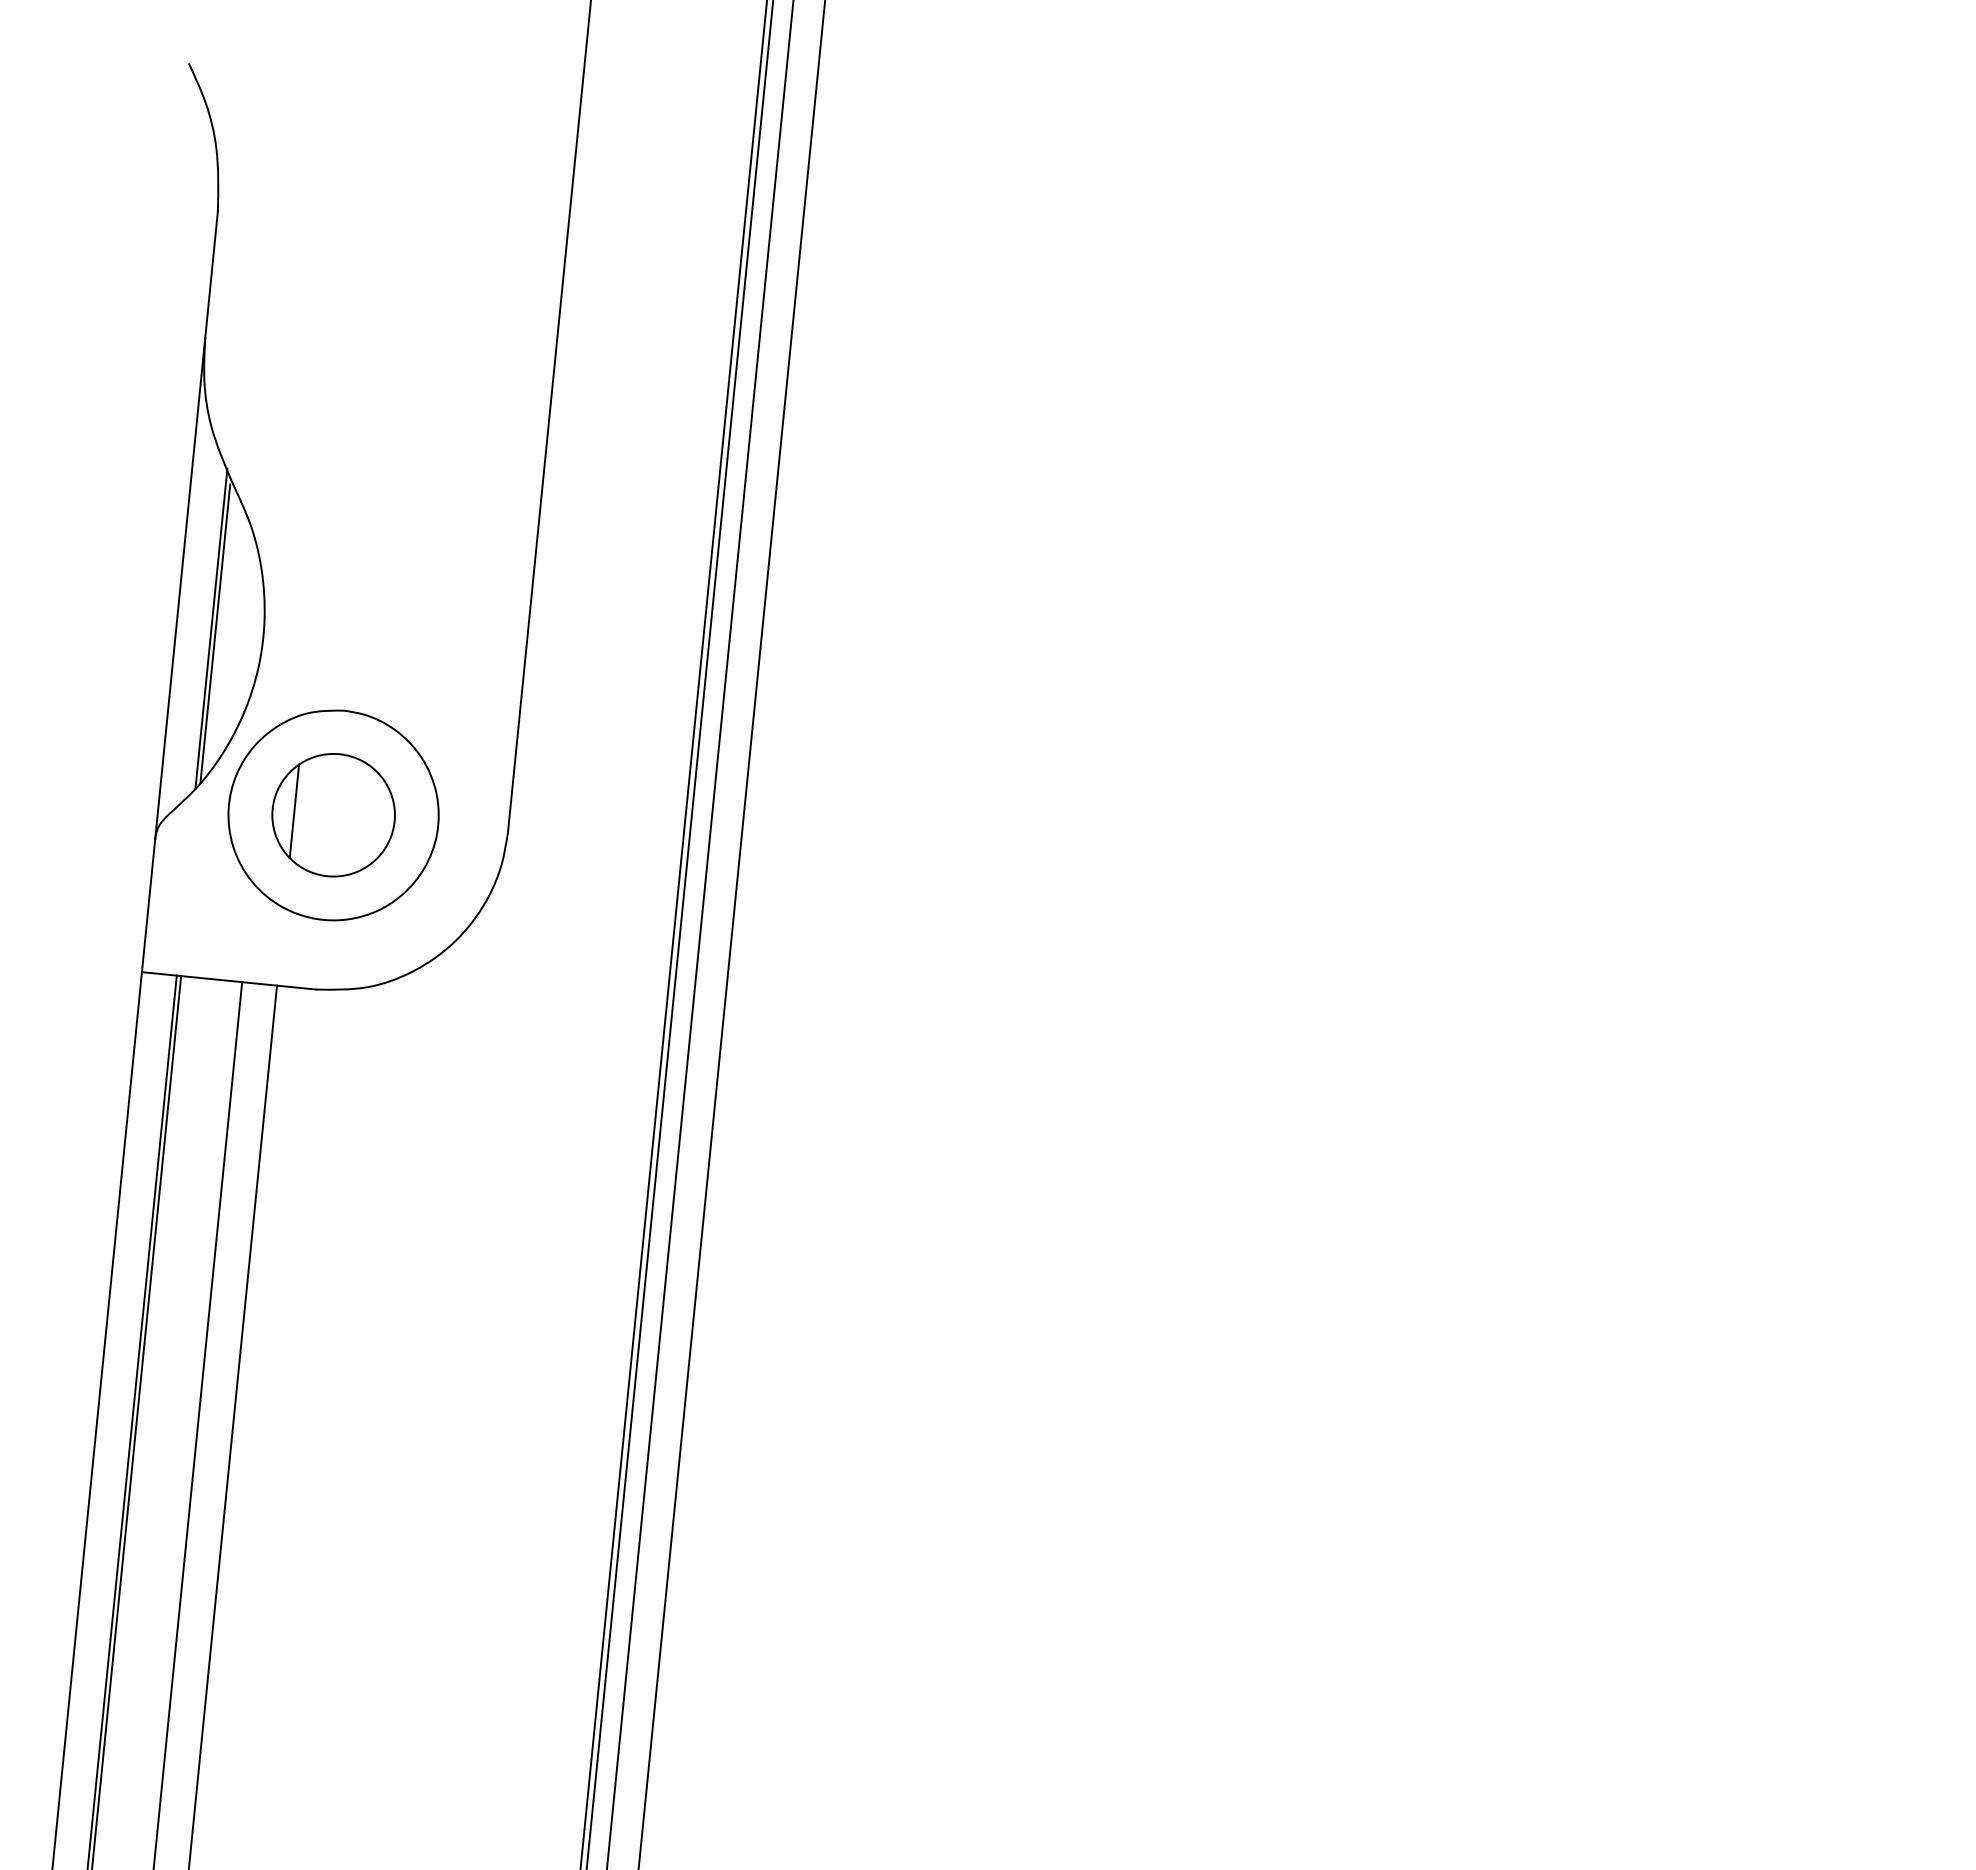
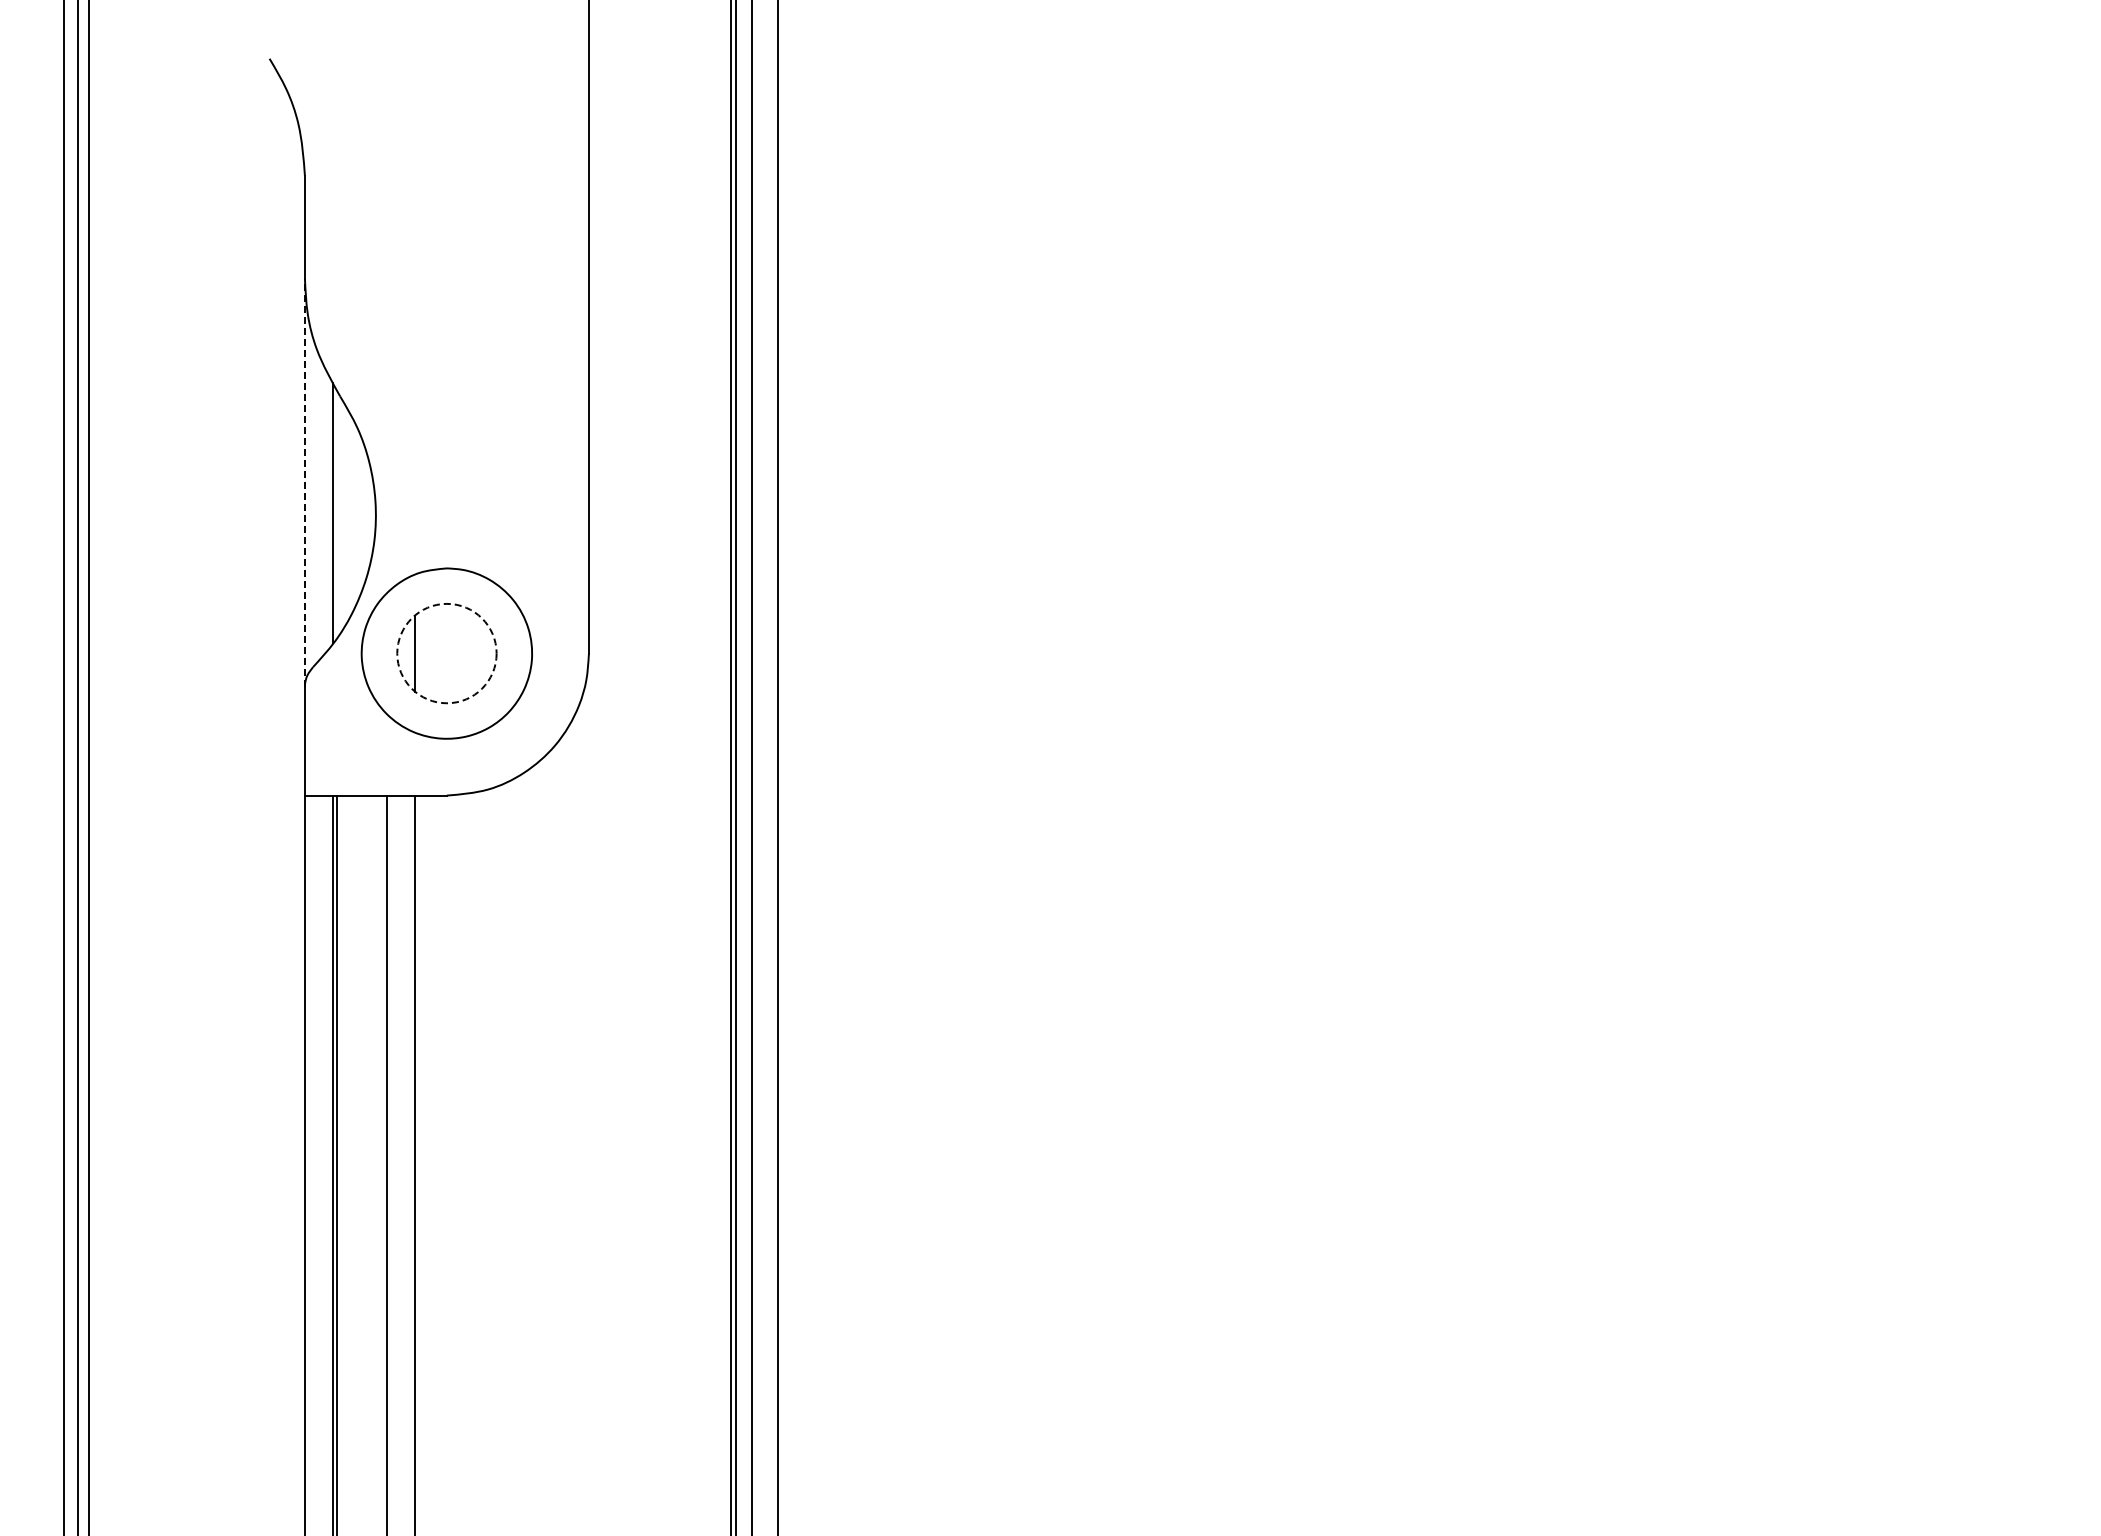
line: (179, 587) -> (304, 482), solid -> dashed
line: (214, 633) -> (336, 516), removed
circle: (333, 815) -> (446, 653), solid -> dashed

